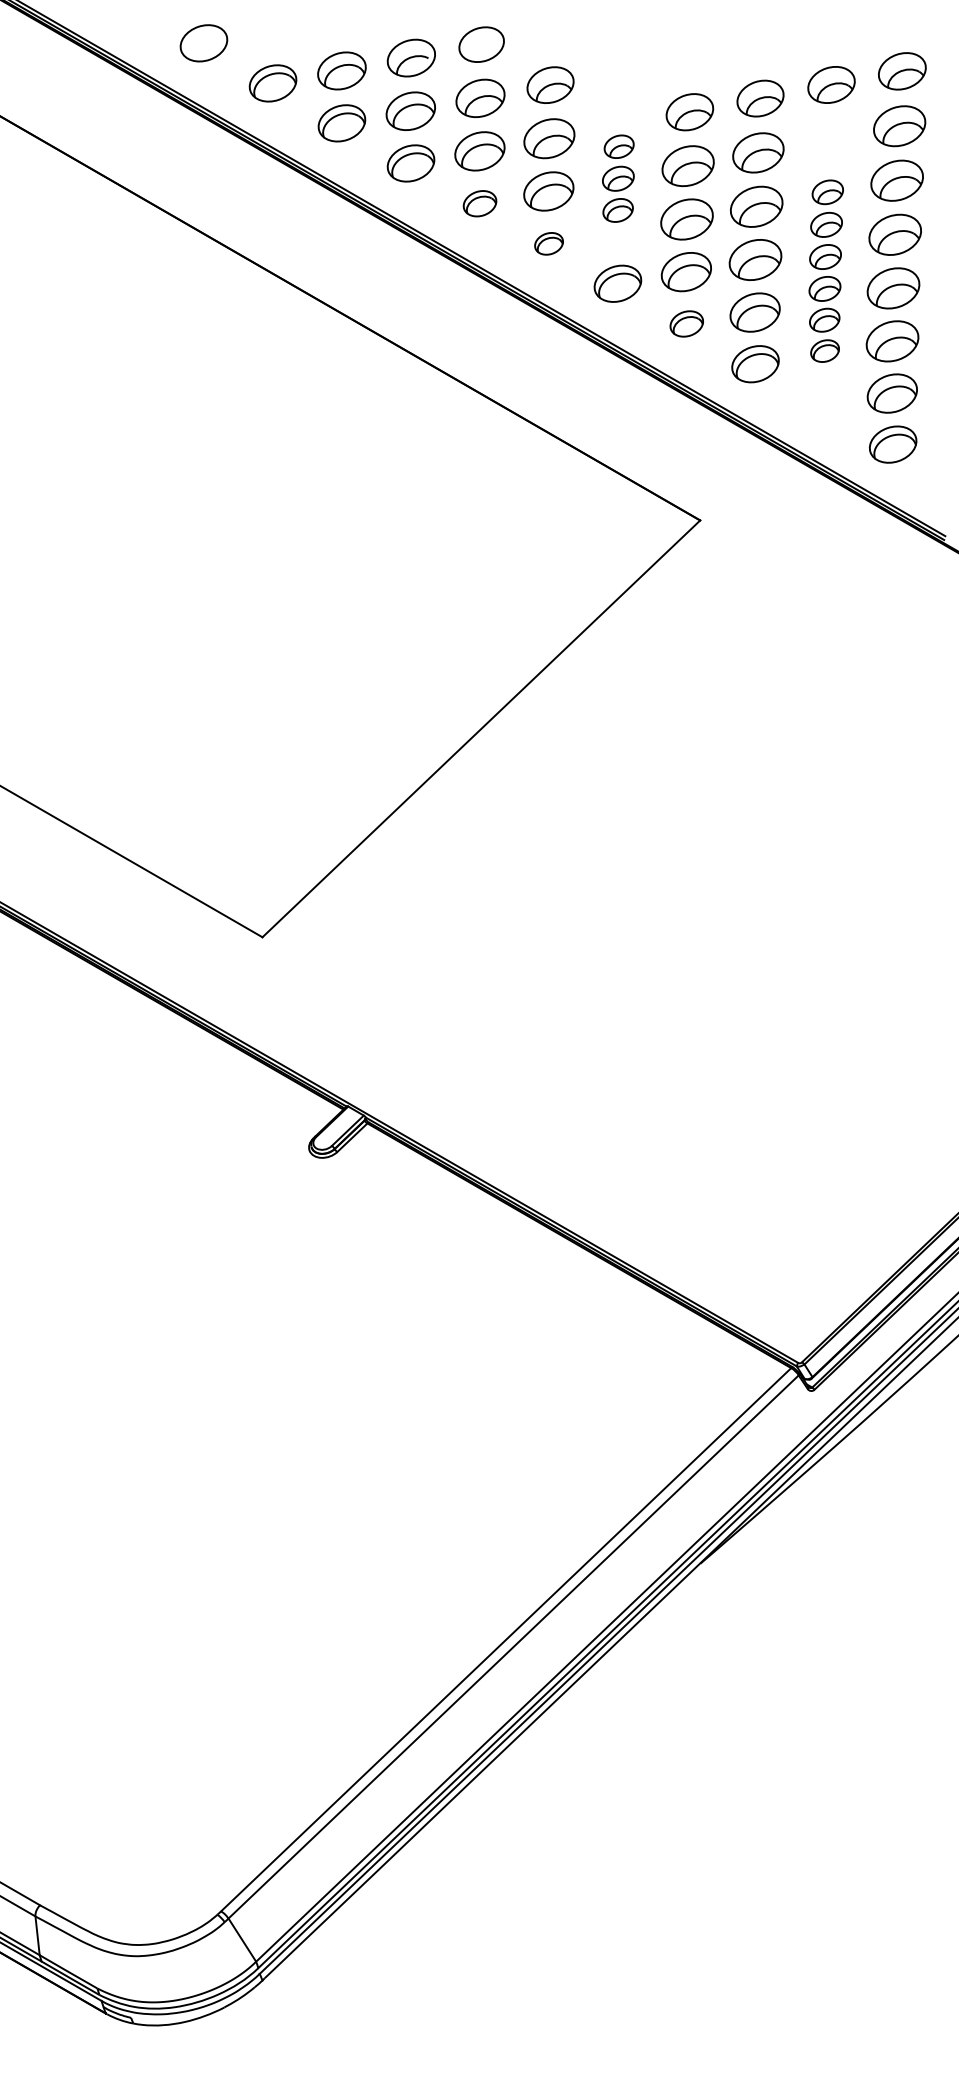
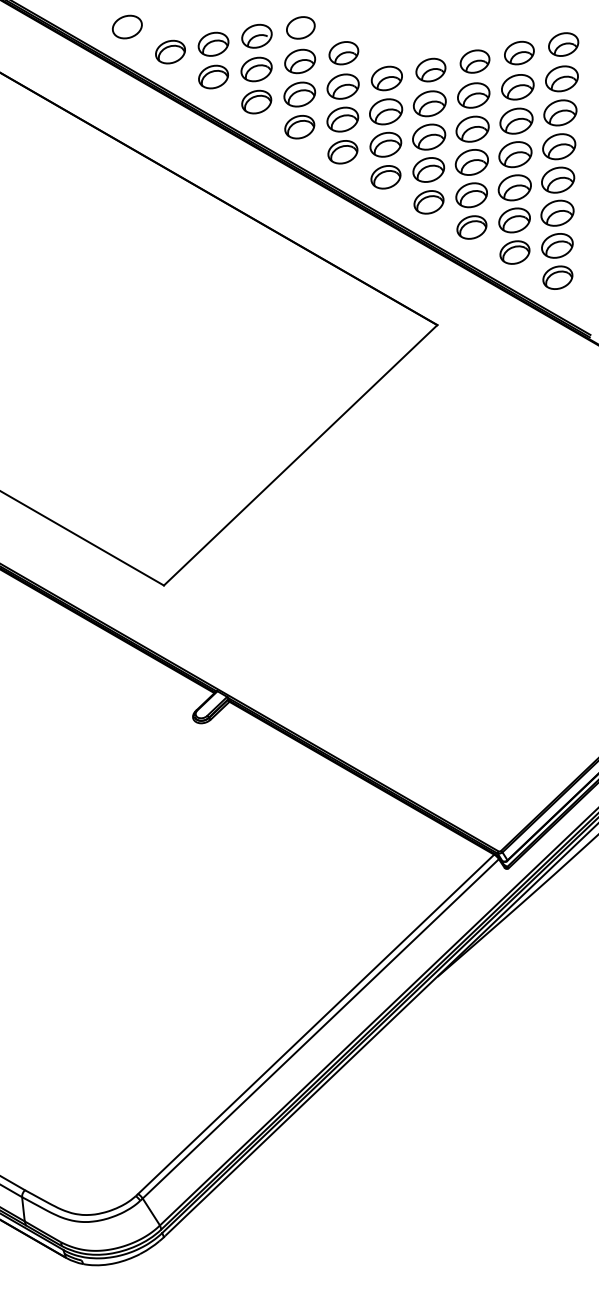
part: (618, 178) -> (386, 111), size x1.67
part: (479, 204) -> (299, 127), size x1.43
part: (548, 244) -> (342, 152), size x1.67
part: (825, 271) -> (515, 169), size x1.67
part: (686, 324) -> (428, 202), size x1.43

